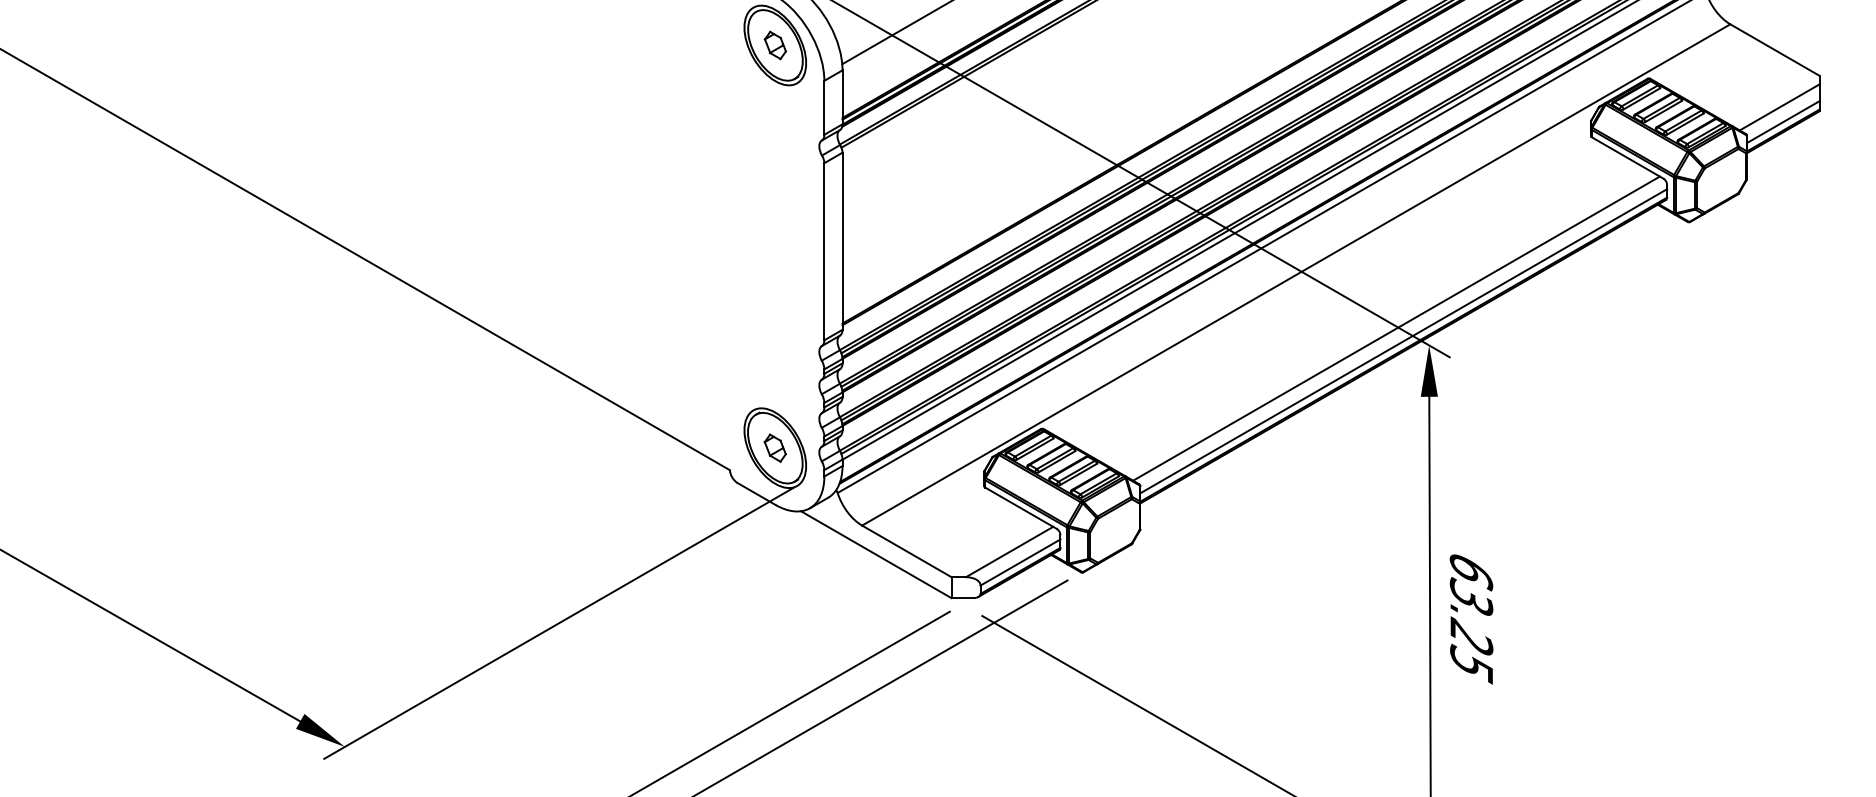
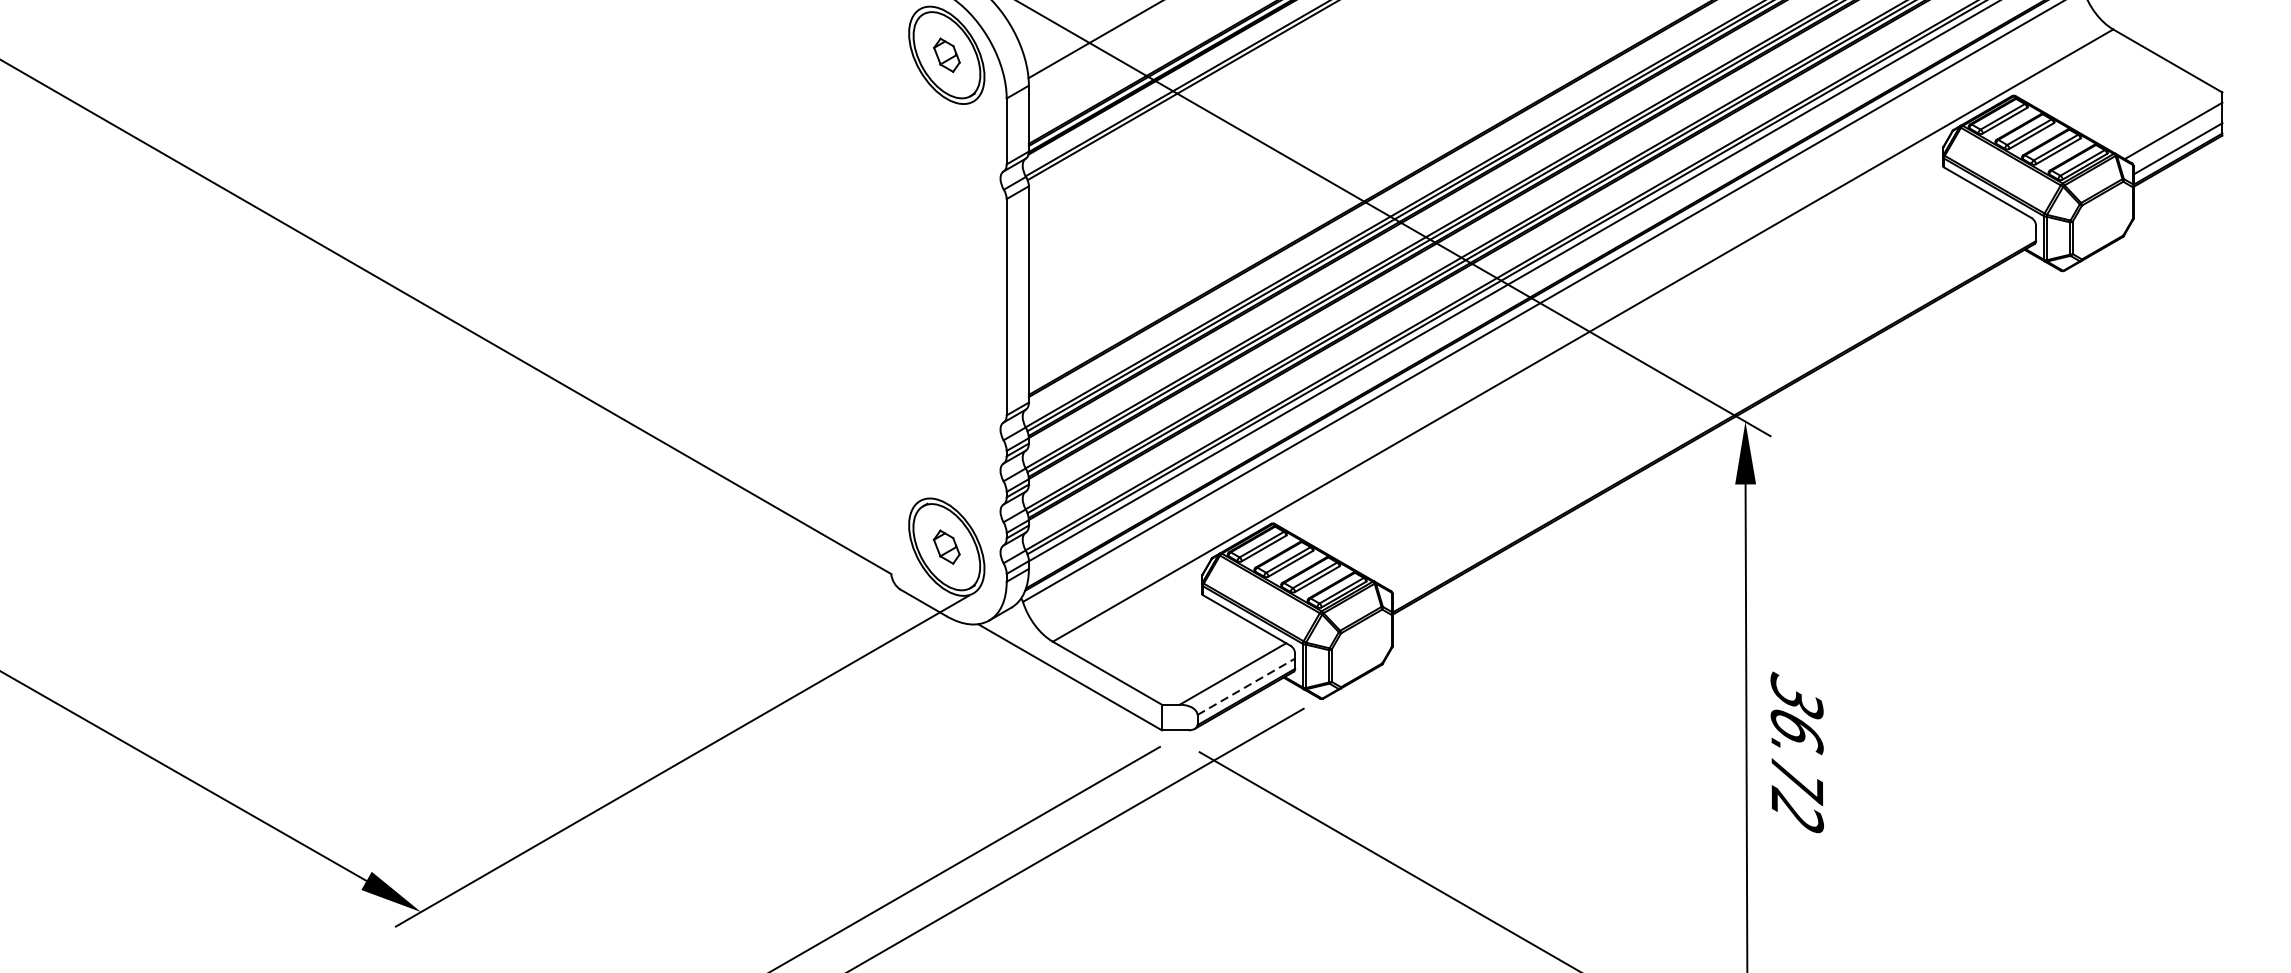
line: (1396, 328) -> (1705, 401), removed
line: (1403, 341) -> (1714, 416), removed
line: (1020, 562) -> (1246, 686), solid -> dashed
text: (1471, 617) -> (1797, 753), 63.25 -> 36.72

